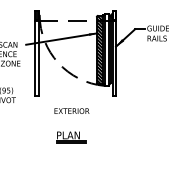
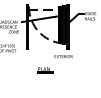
text: (71, 110) -> (63, 56), moved

